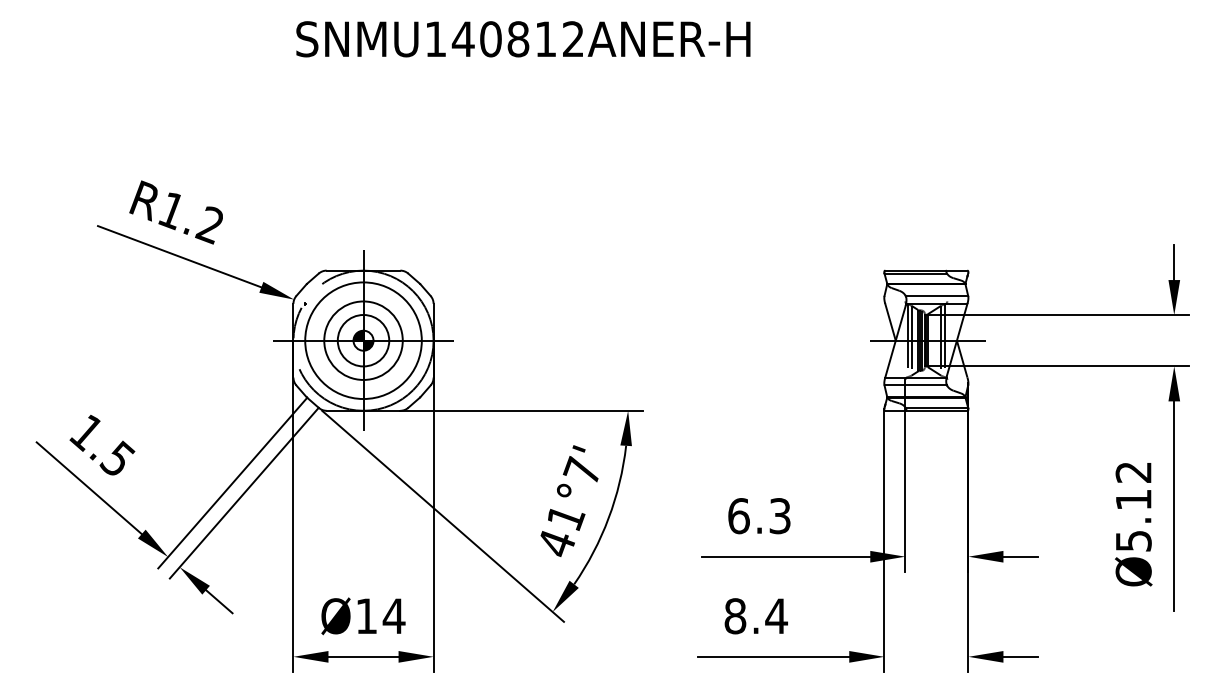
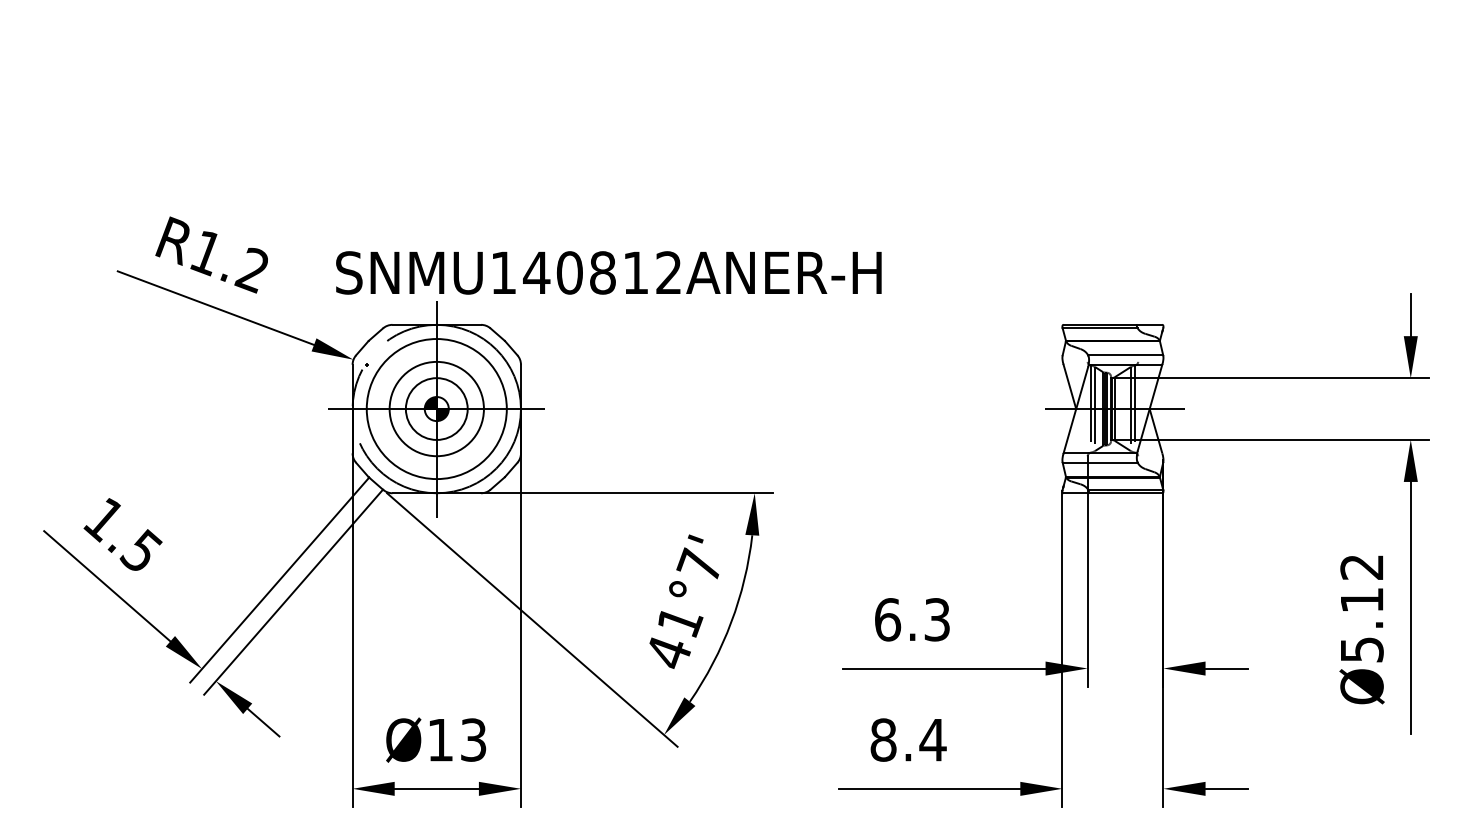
text: (523, 38) -> (608, 272), moved
text: (394, 615) -> (473, 739), Ø14 -> Ø13

